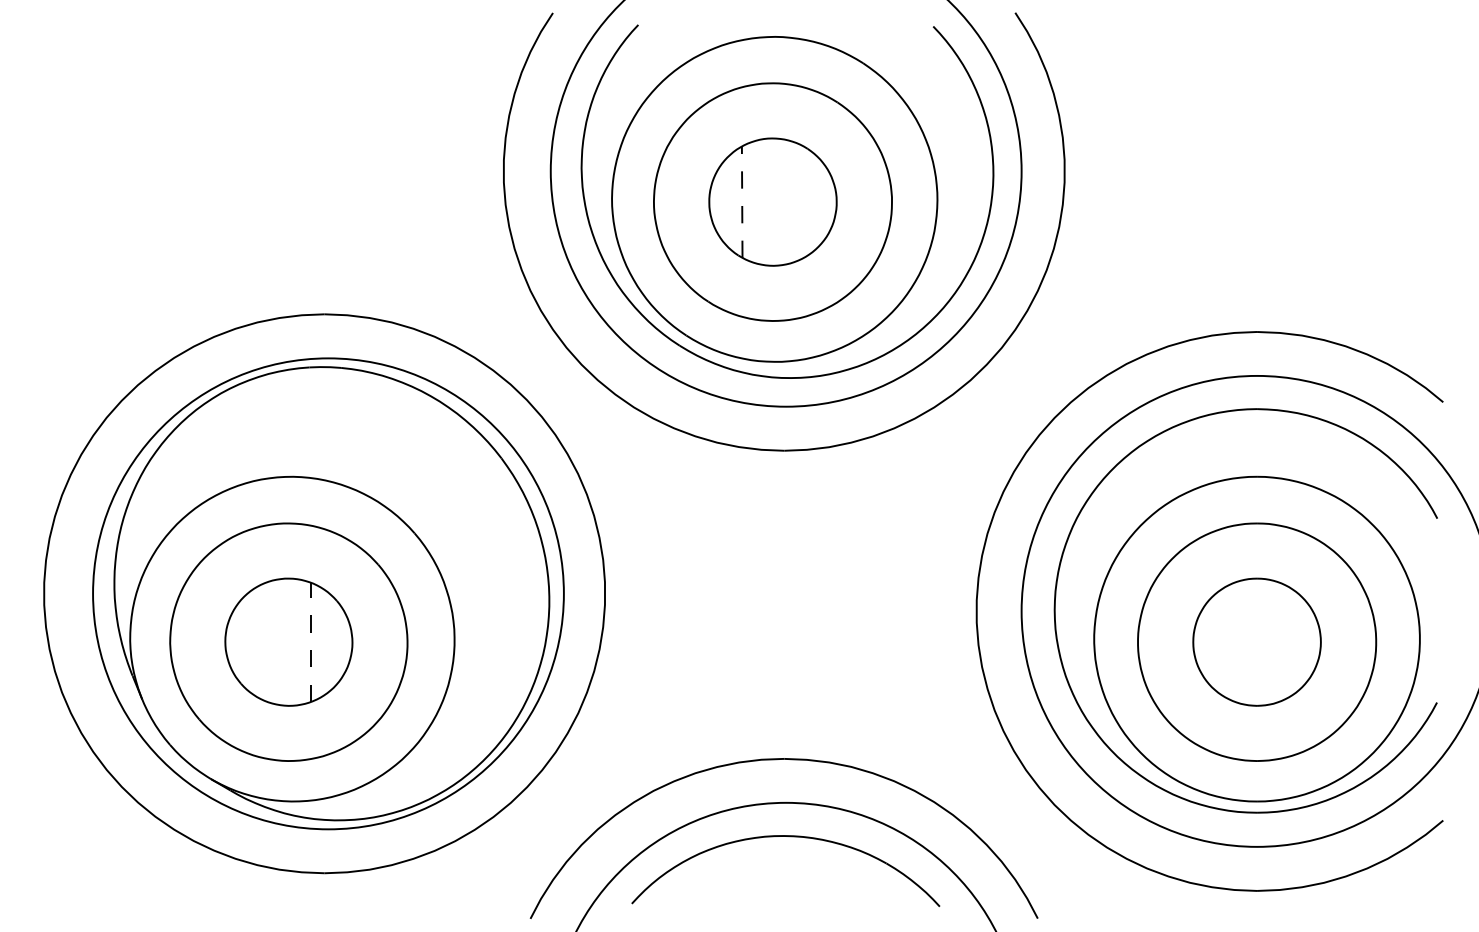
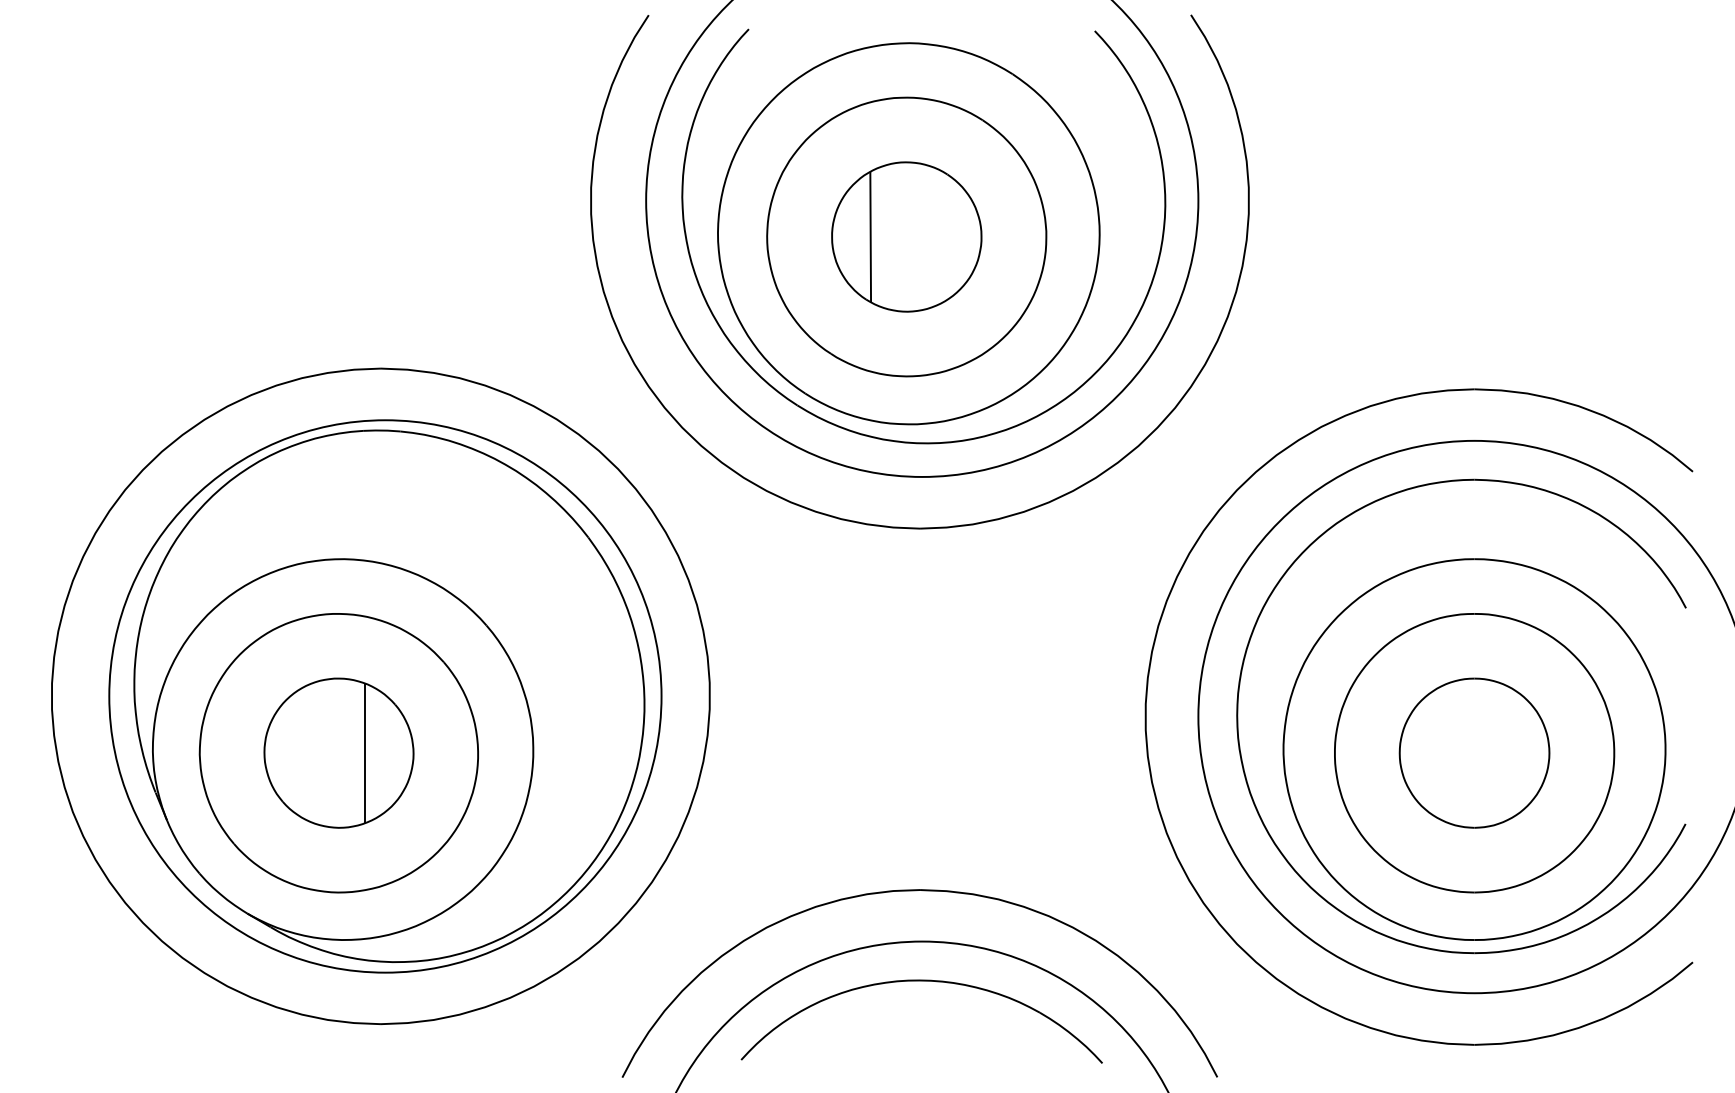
line: (742, 201) -> (870, 236), dashed -> solid
line: (310, 642) -> (364, 753), dashed -> solid

